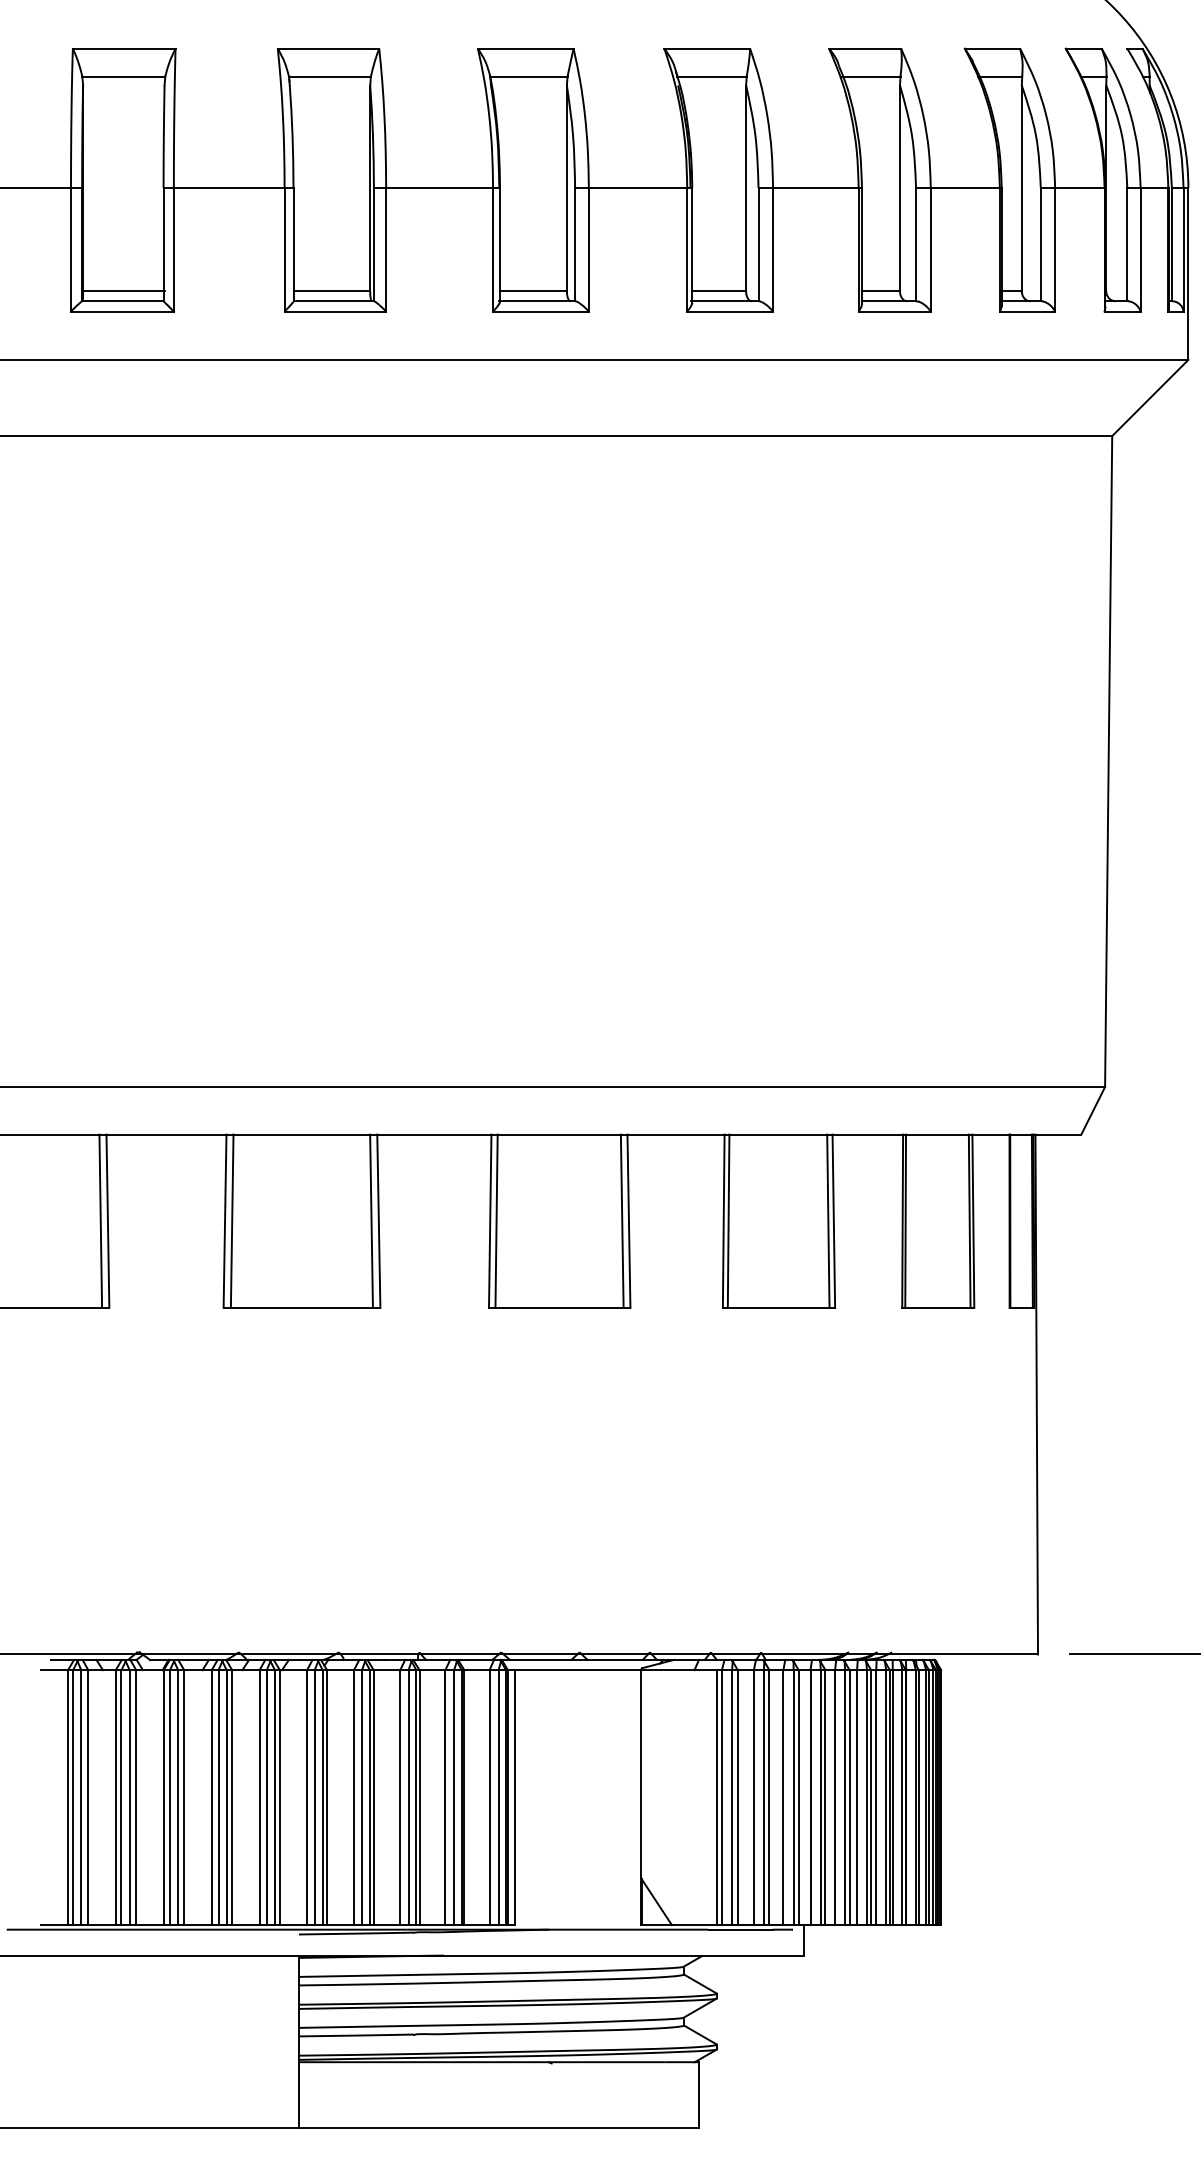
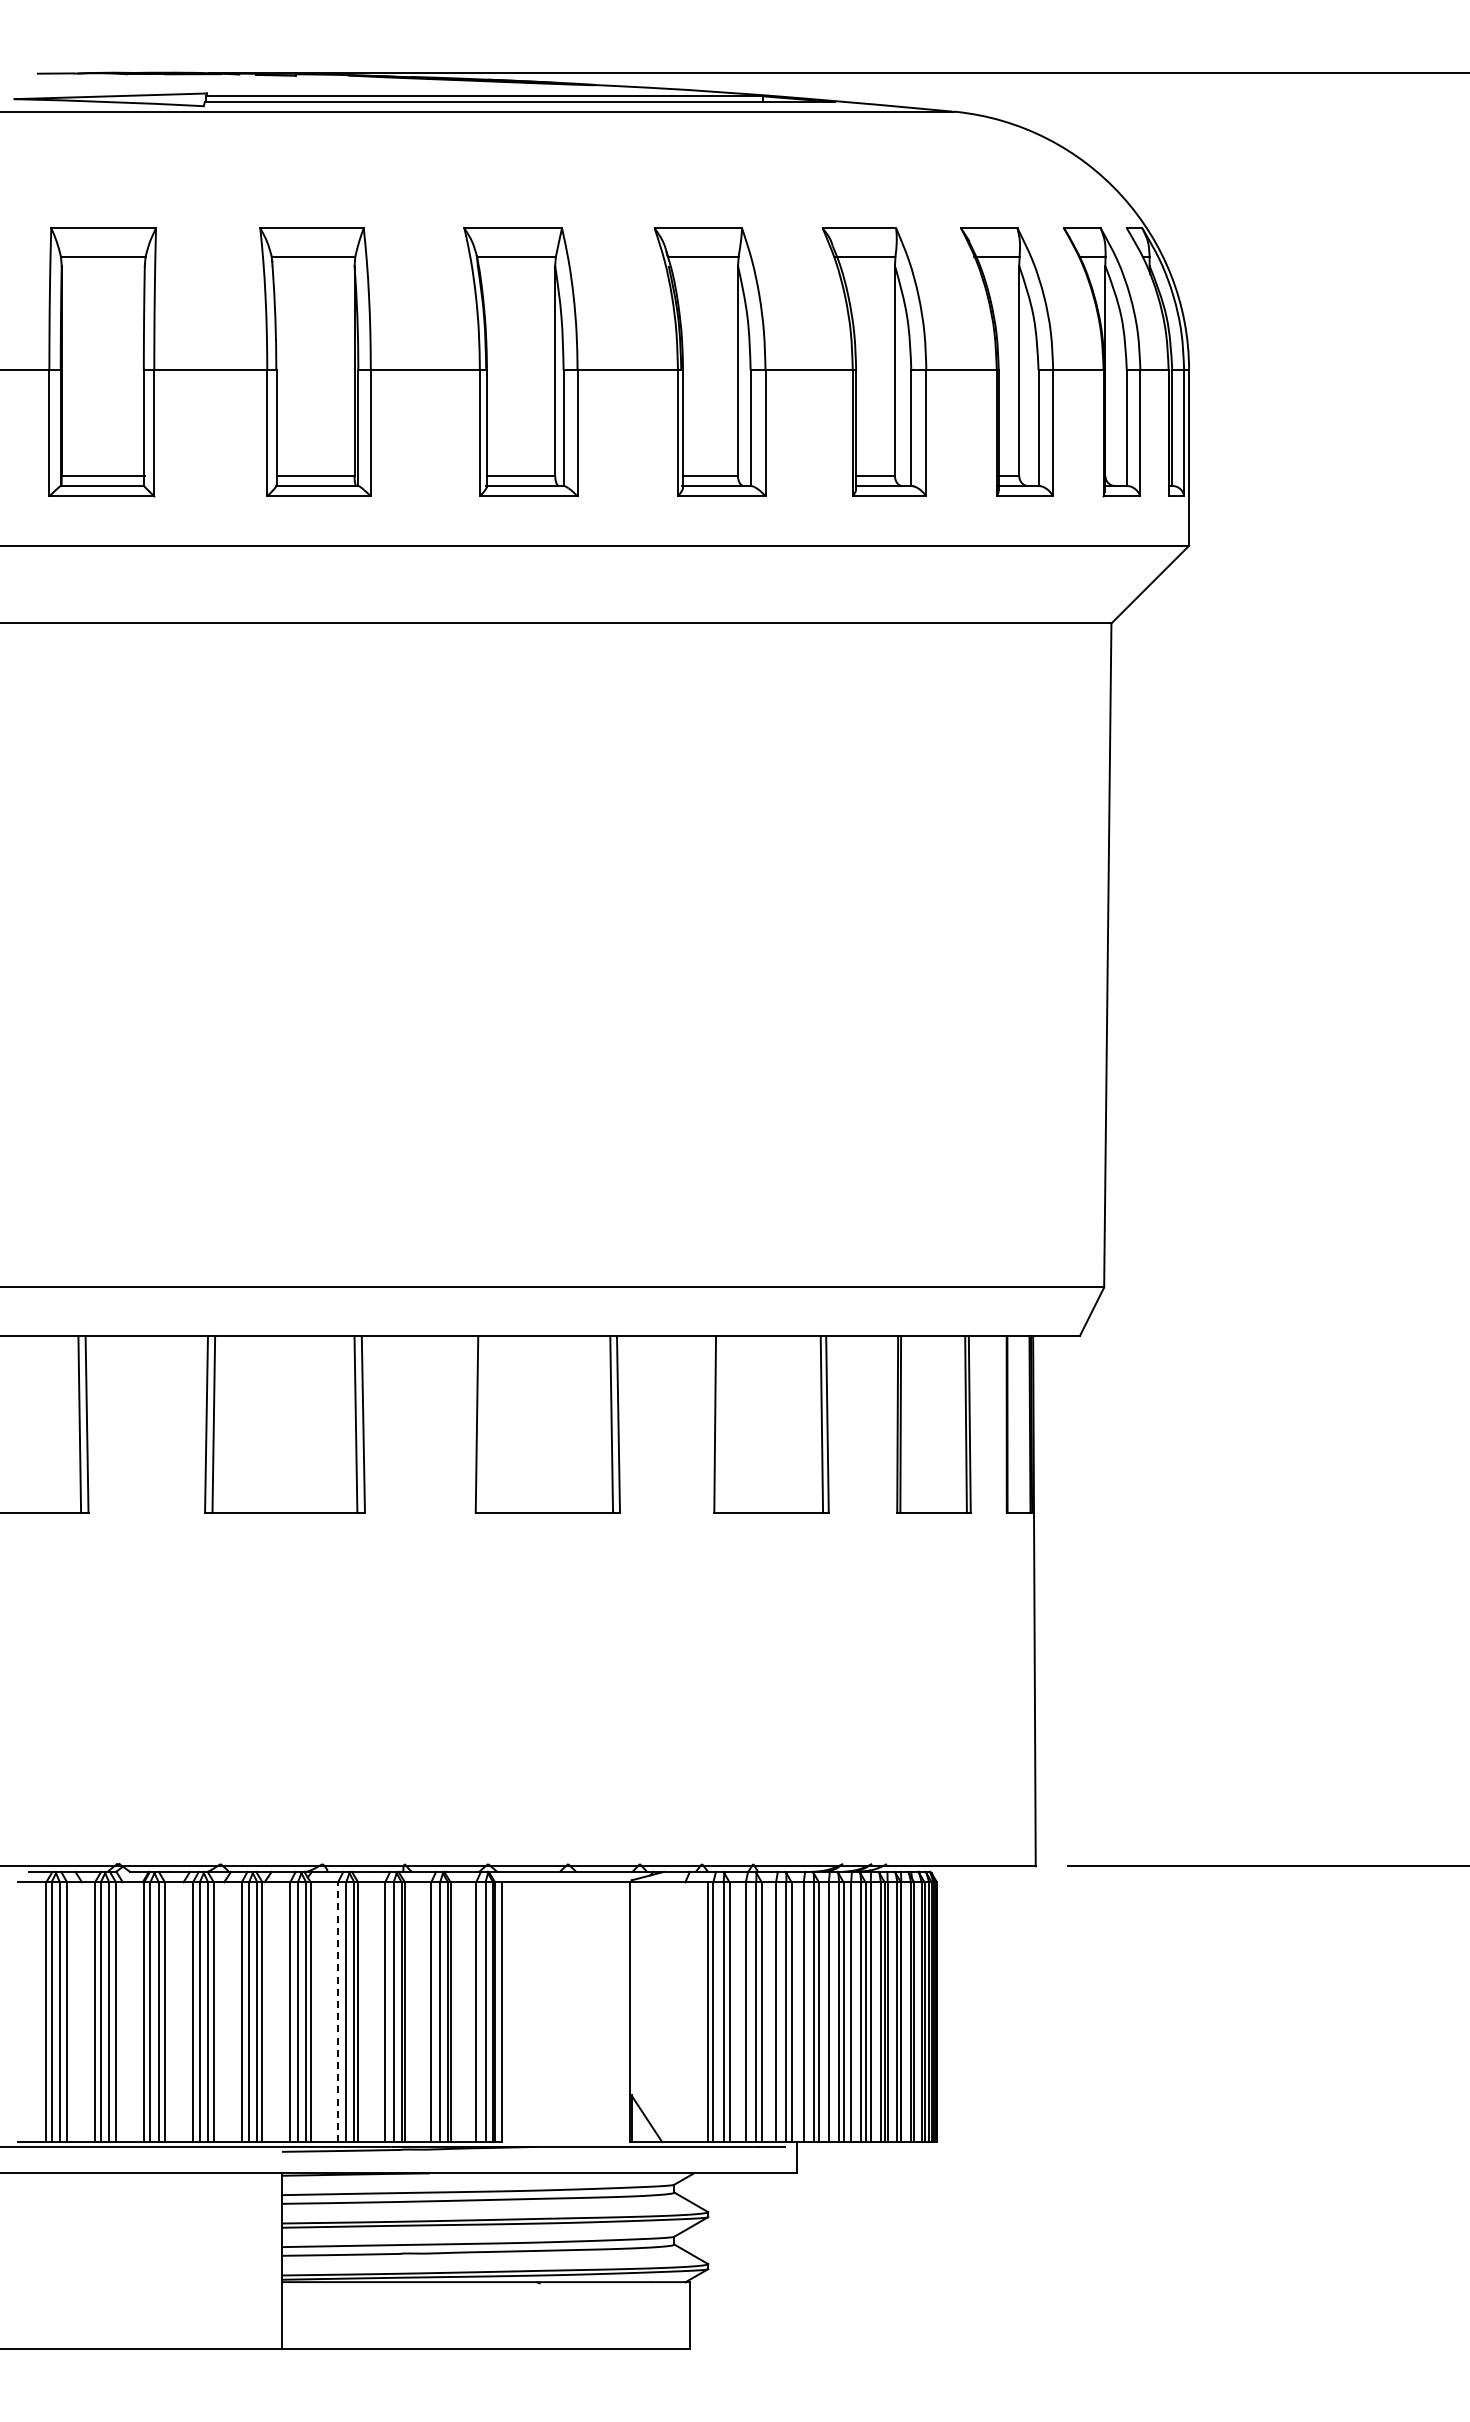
line: (496, 1220) -> (483, 1423), removed
line: (727, 1220) -> (719, 1423), removed
line: (354, 1797) -> (338, 2012), solid -> dashed

